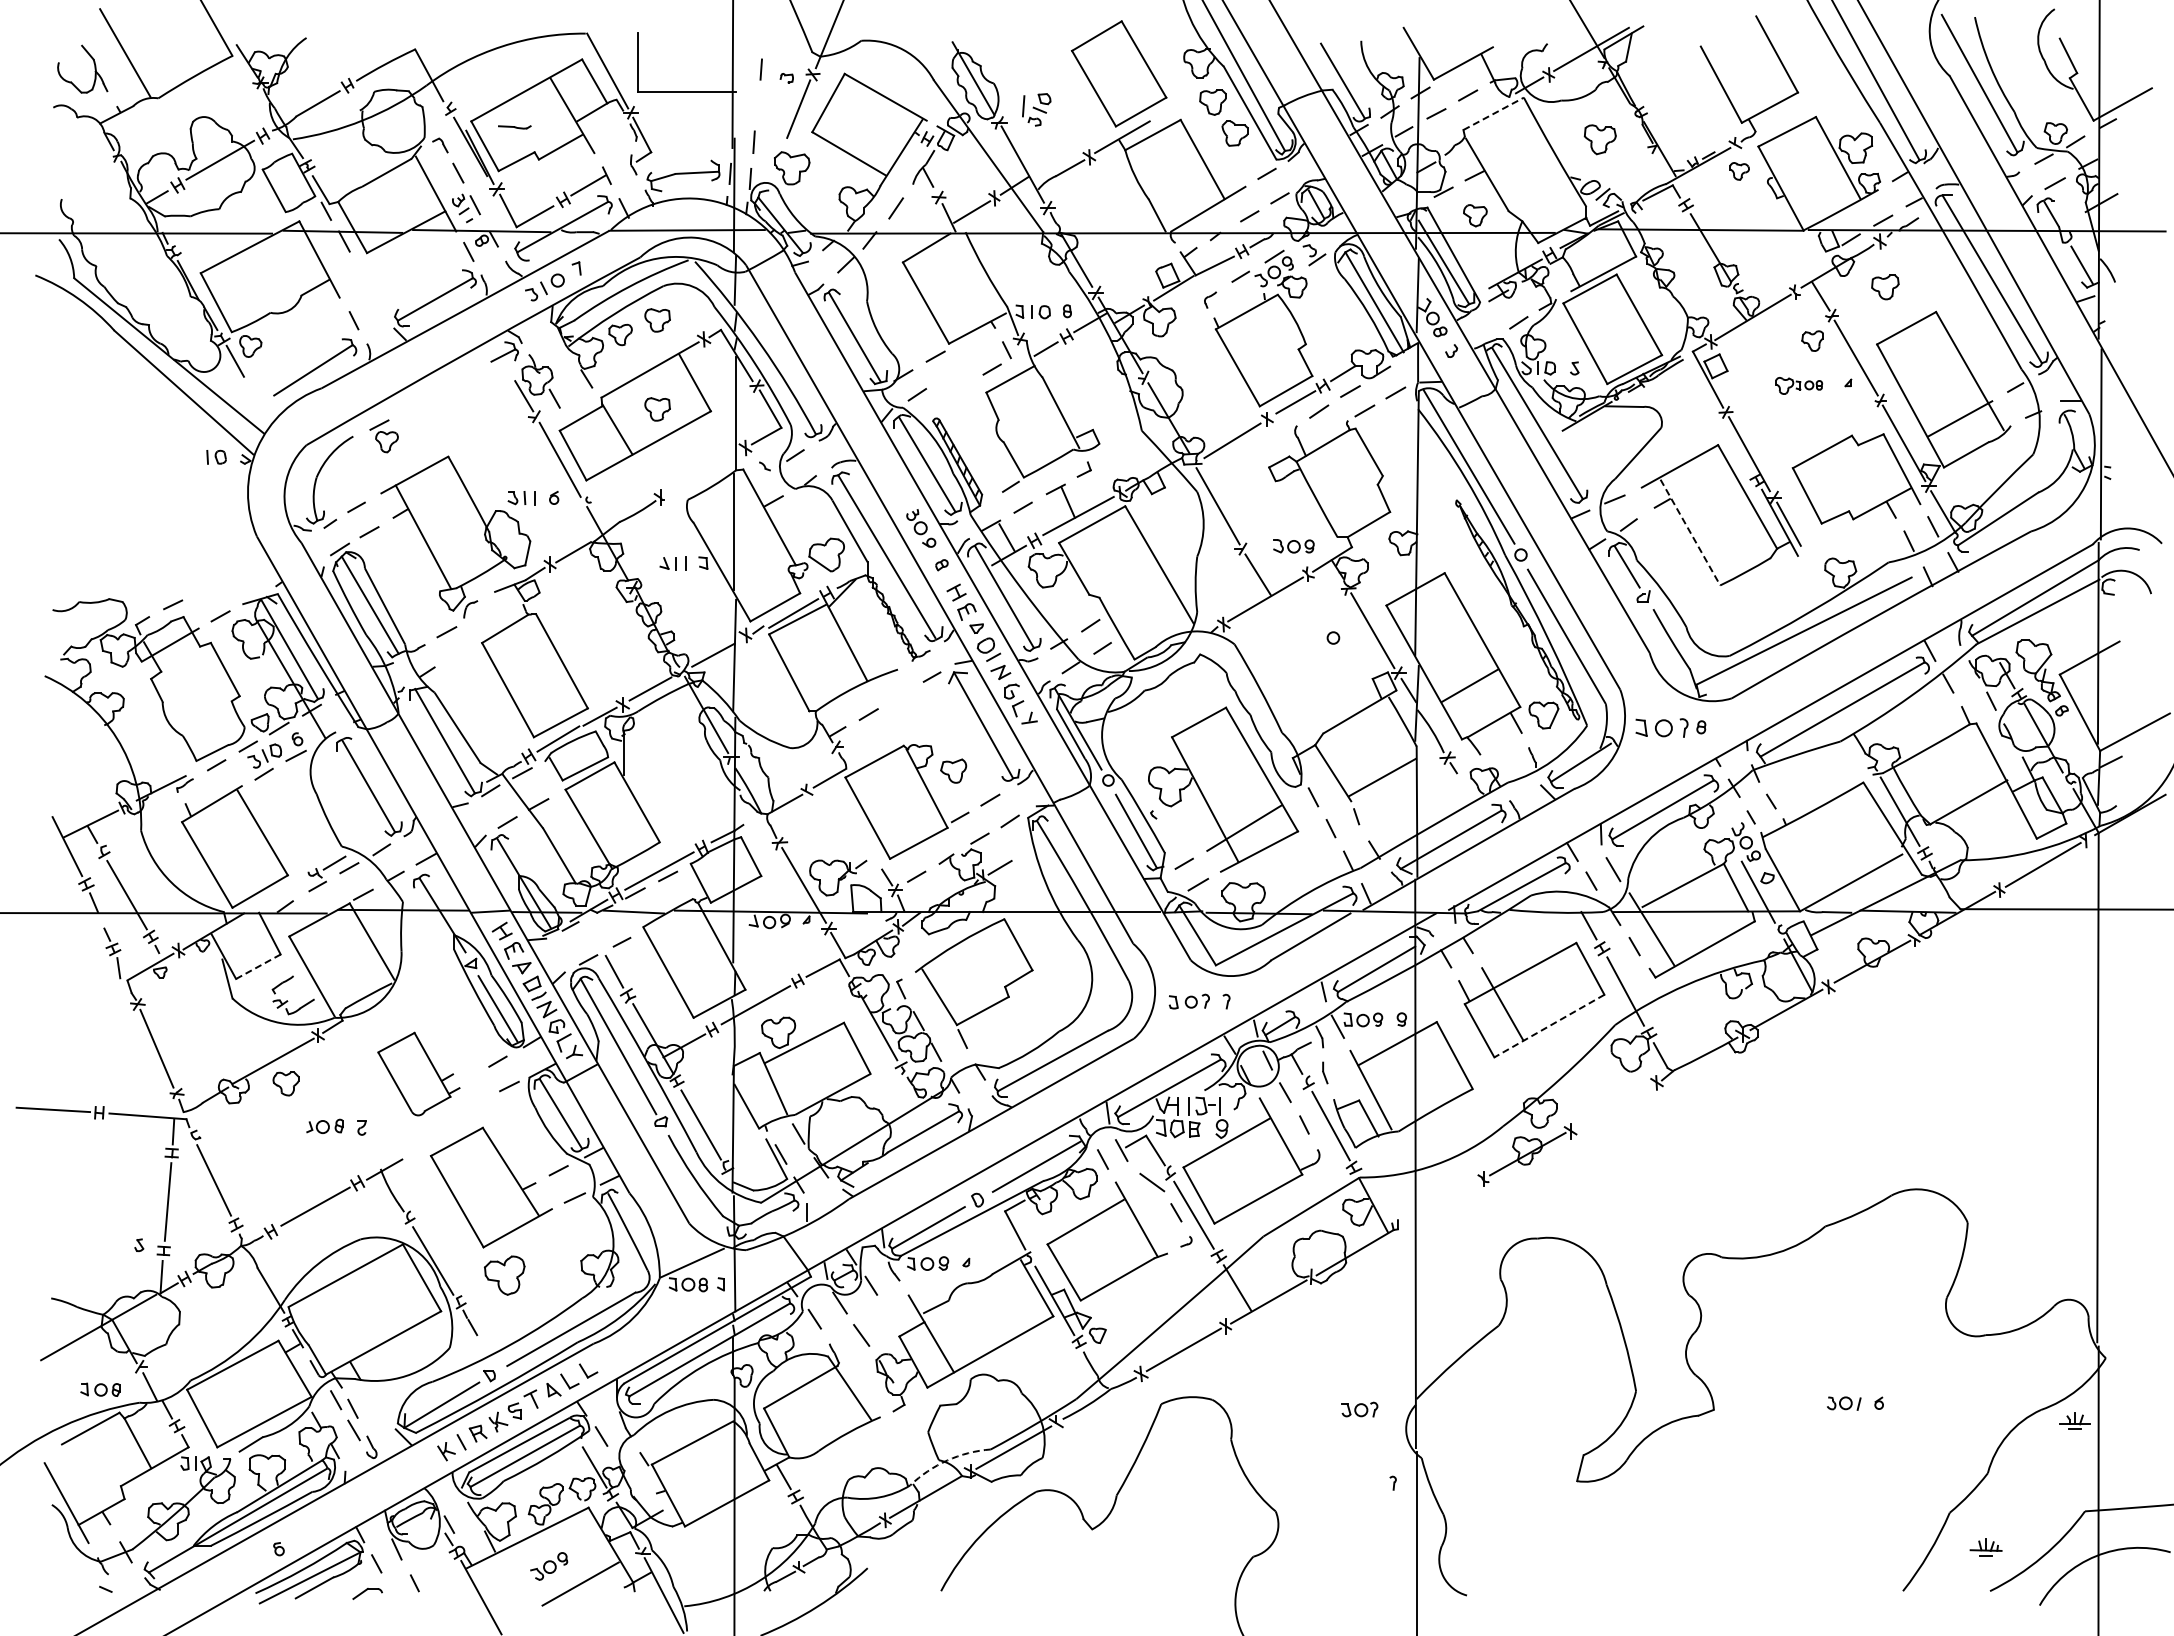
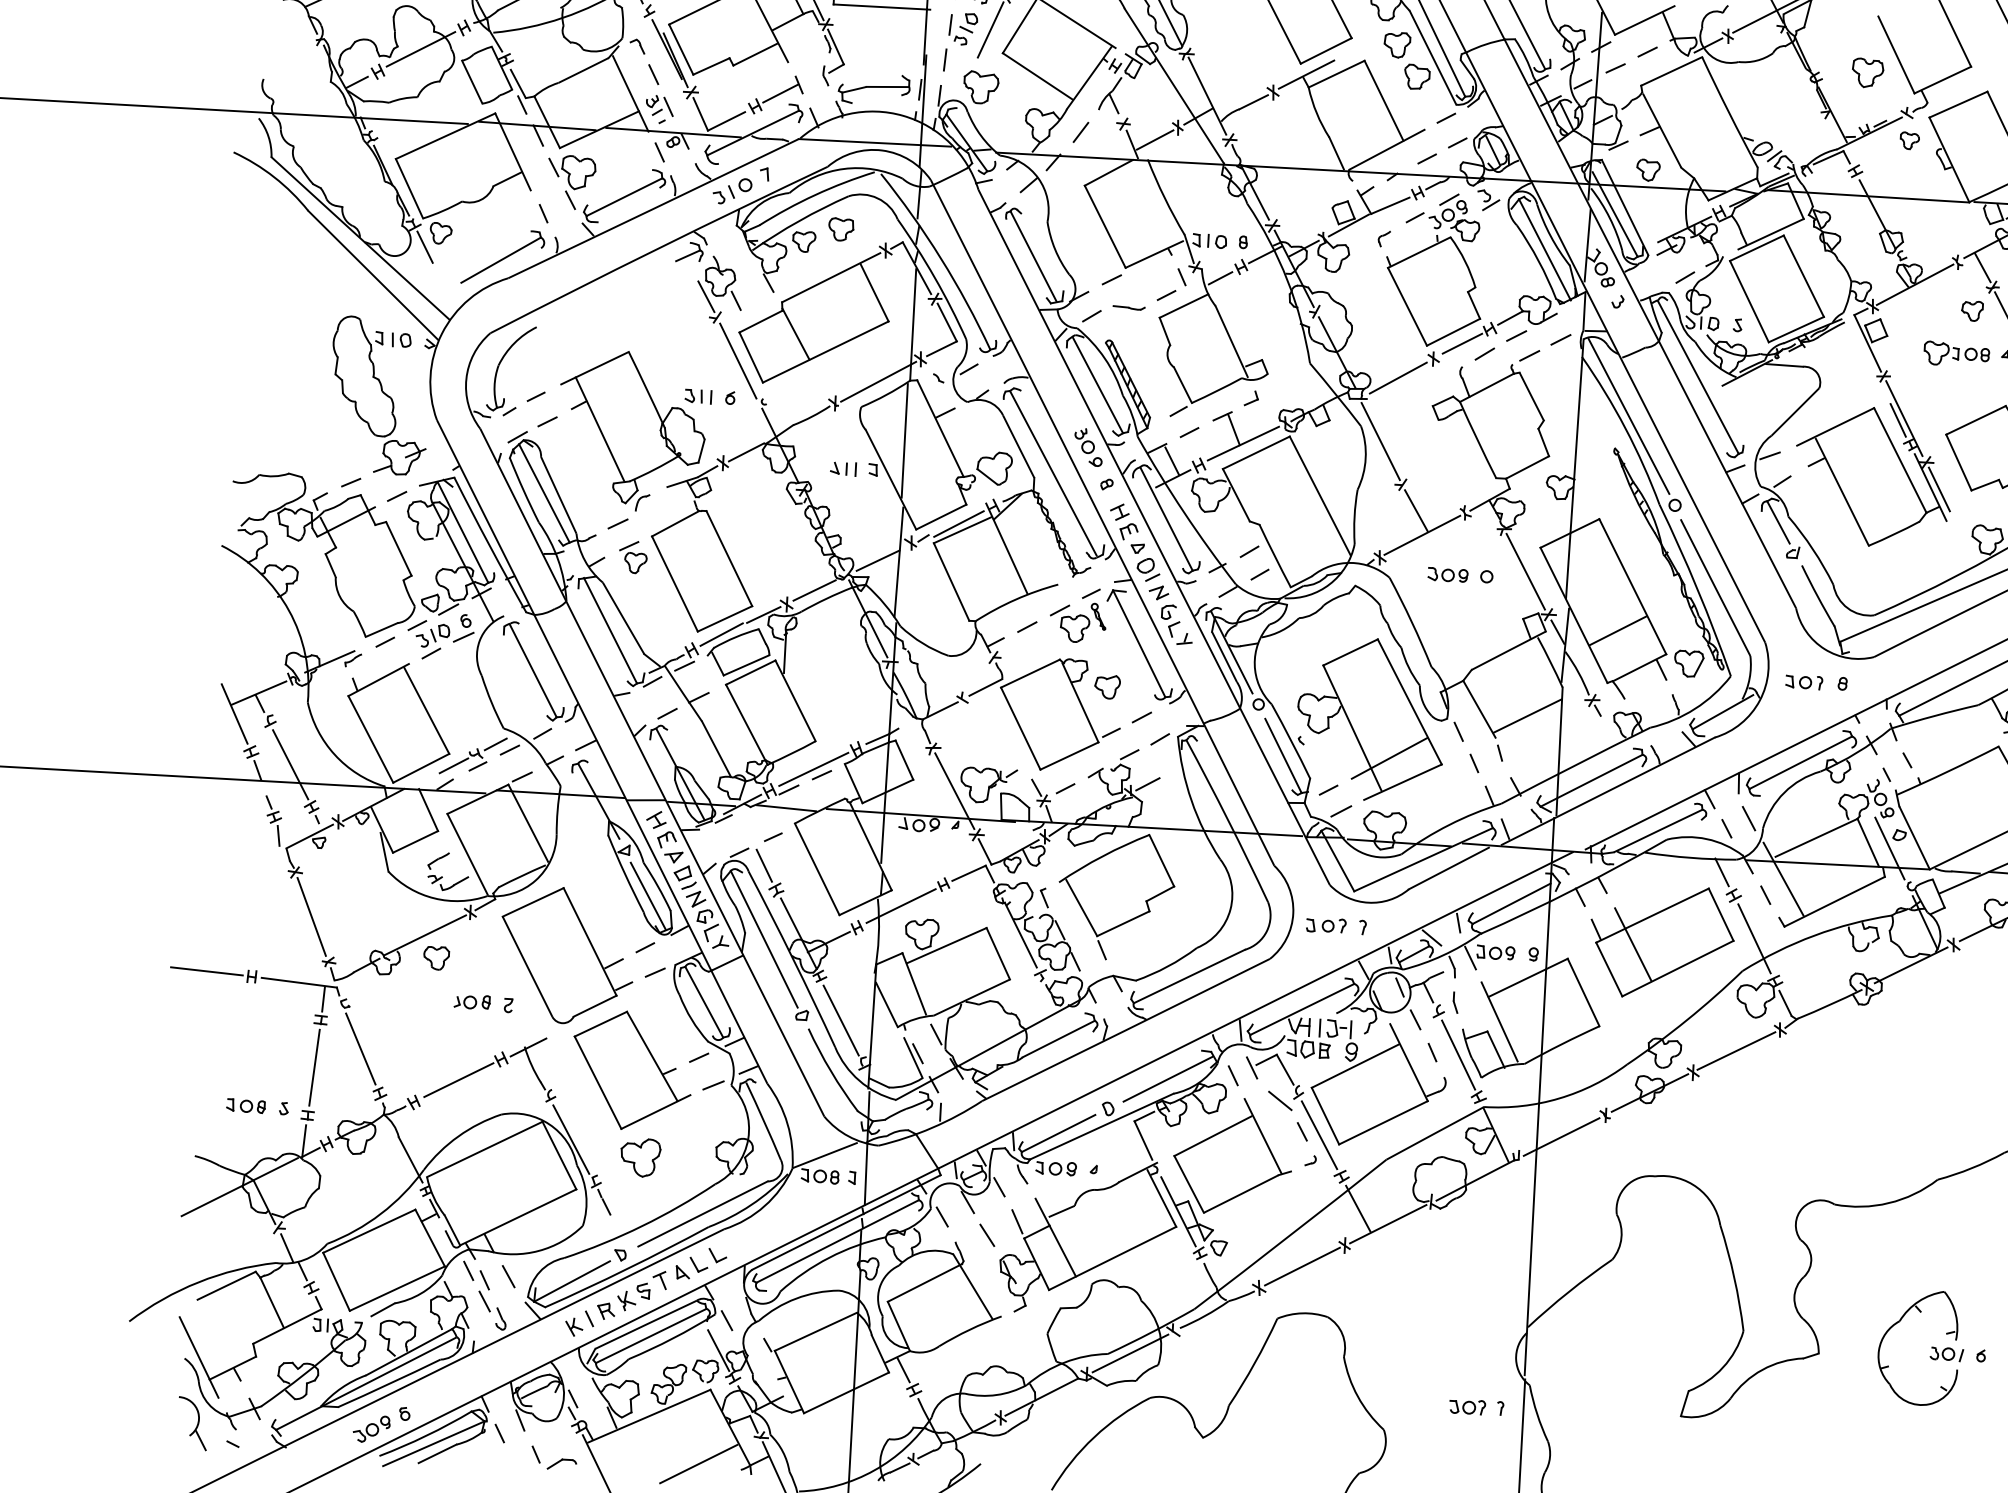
part: (1036, 109) -> (963, 28), moved
line: (1494, 113) -> (1672, 71), dashed -> solid
part: (514, 127) -> (1128, 308), moved
part: (1599, 139) -> (1867, 72), moved
part: (380, 287) -> (571, 182), added
part: (1798, 385) -> (1956, 353), size x1.43
part: (657, 409) -> (836, 316), removed
part: (383, 436) -> (632, 557), moved
line: (1742, 456) -> (1897, 420), added
line: (704, 472) -> (879, 381), added
part: (196, 514) -> (378, 395), added
line: (1690, 532) -> (1842, 492), dashed -> solid
part: (1293, 546) -> (1447, 575), moved
part: (920, 706) -> (1078, 621), added
part: (1662, 727) -> (1804, 681), size x0.71
line: (293, 886) -> (454, 765), added
line: (257, 966) -> (414, 841), dashed -> solid
line: (1297, 1008) -> (1431, 938), added
line: (1548, 1026) -> (1677, 968), dashed -> solid
part: (418, 1073) -> (566, 955), size x1.67
line: (1612, 1106) -> (1735, 1050), added
line: (1440, 1203) -> (1561, 1136), added
line: (891, 1319) -> (1017, 1221), added
part: (1842, 1383) -> (1946, 1334), added
part: (100, 1389) -> (246, 1105), moved
line: (376, 1403) -> (508, 1276), added
part: (1359, 1409) -> (1467, 1406), moved
arc: (947, 1460) -> (1064, 1362), dashed -> solid
part: (549, 1566) -> (372, 1429), moved
part: (63, 1570) -> (192, 1423), added
part: (367, 1593) -> (561, 1464), moved

